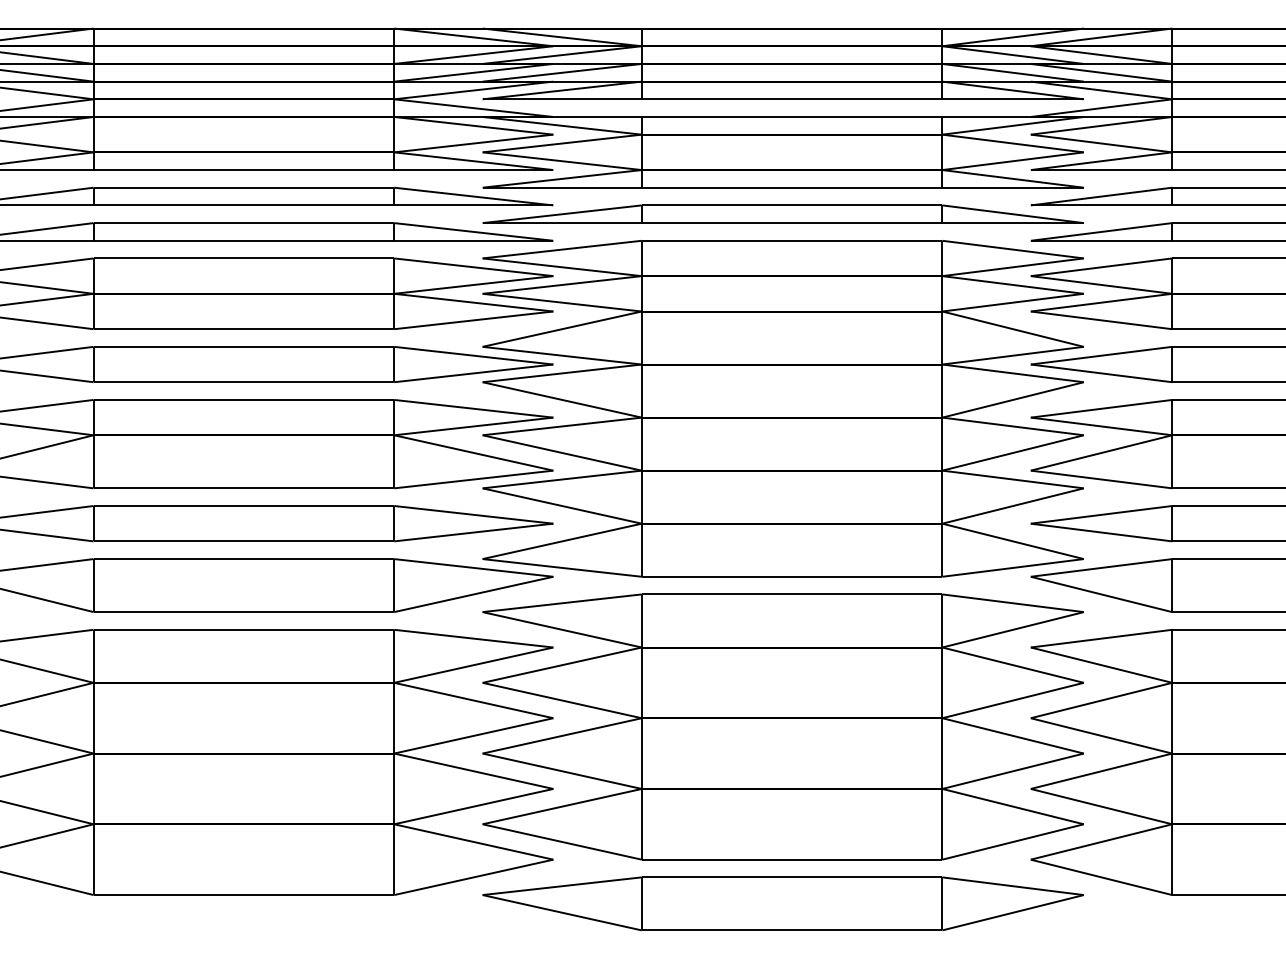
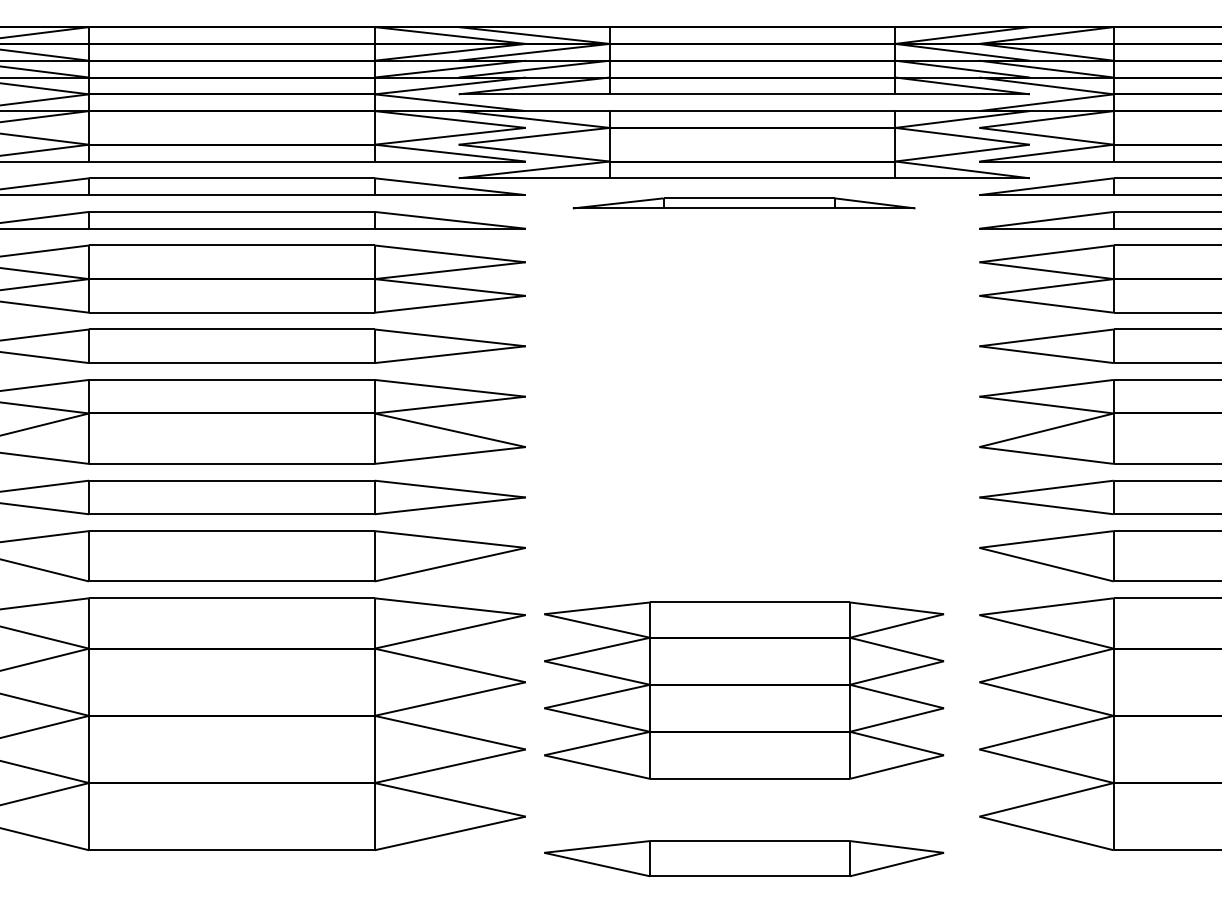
part: (782, 213) -> (743, 202), size x0.6
part: (782, 408) -> (743, 388), removed
part: (782, 726) -> (743, 690), size x0.7
part: (782, 903) -> (743, 858), size x0.7

